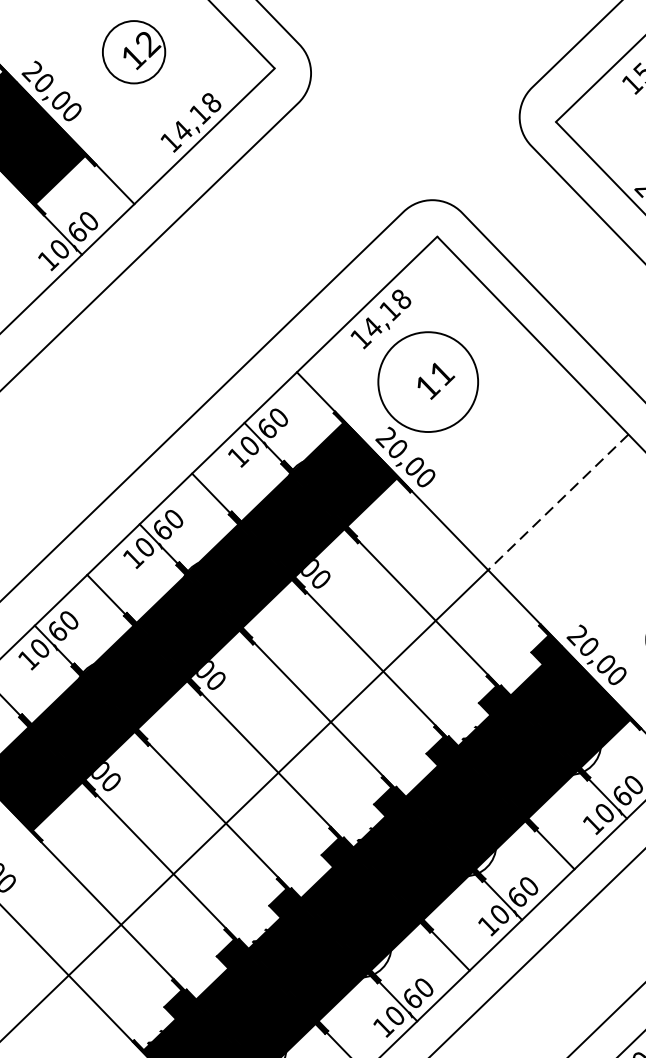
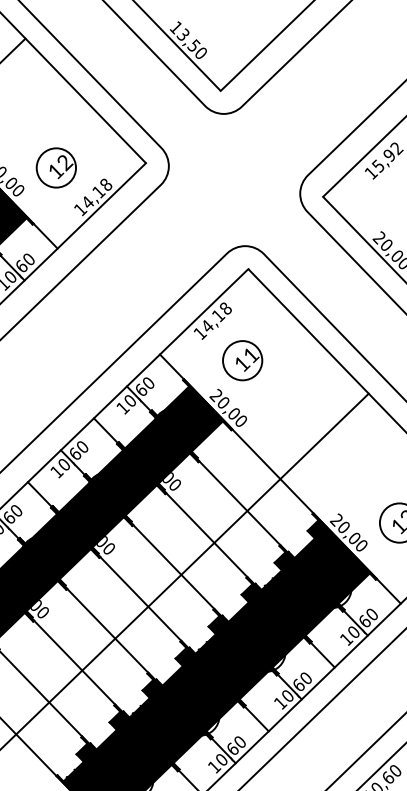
part: (132, 51) -> (55, 167), moved
circle: (427, 381) -> (242, 360), size x0.62
line: (558, 502) -> (324, 436), dashed -> solid

